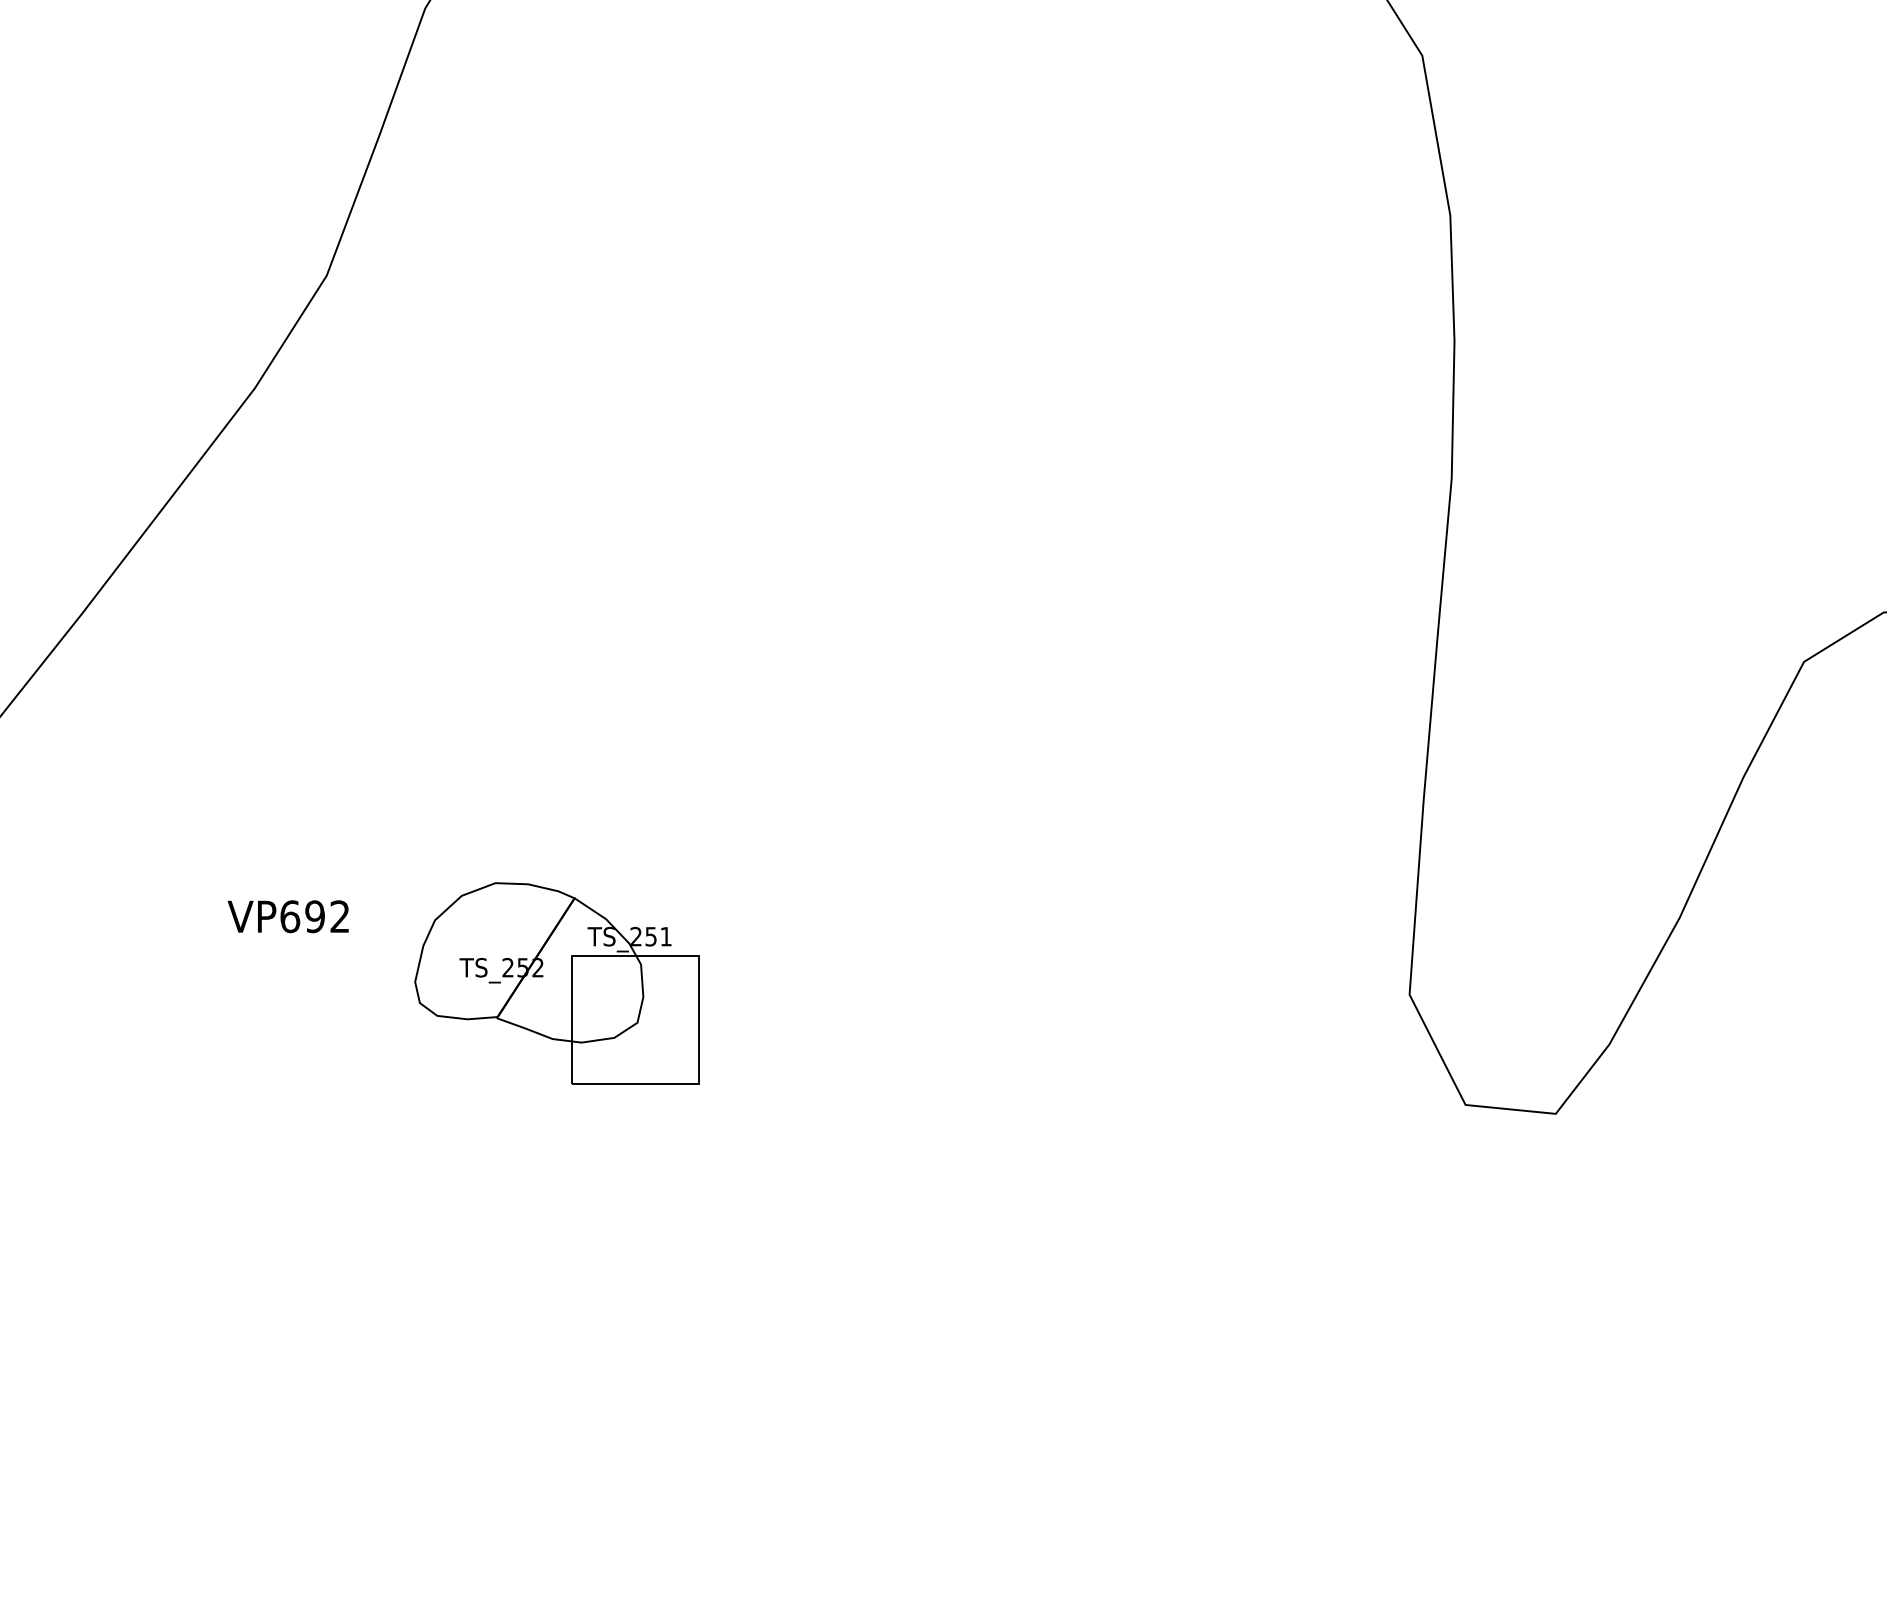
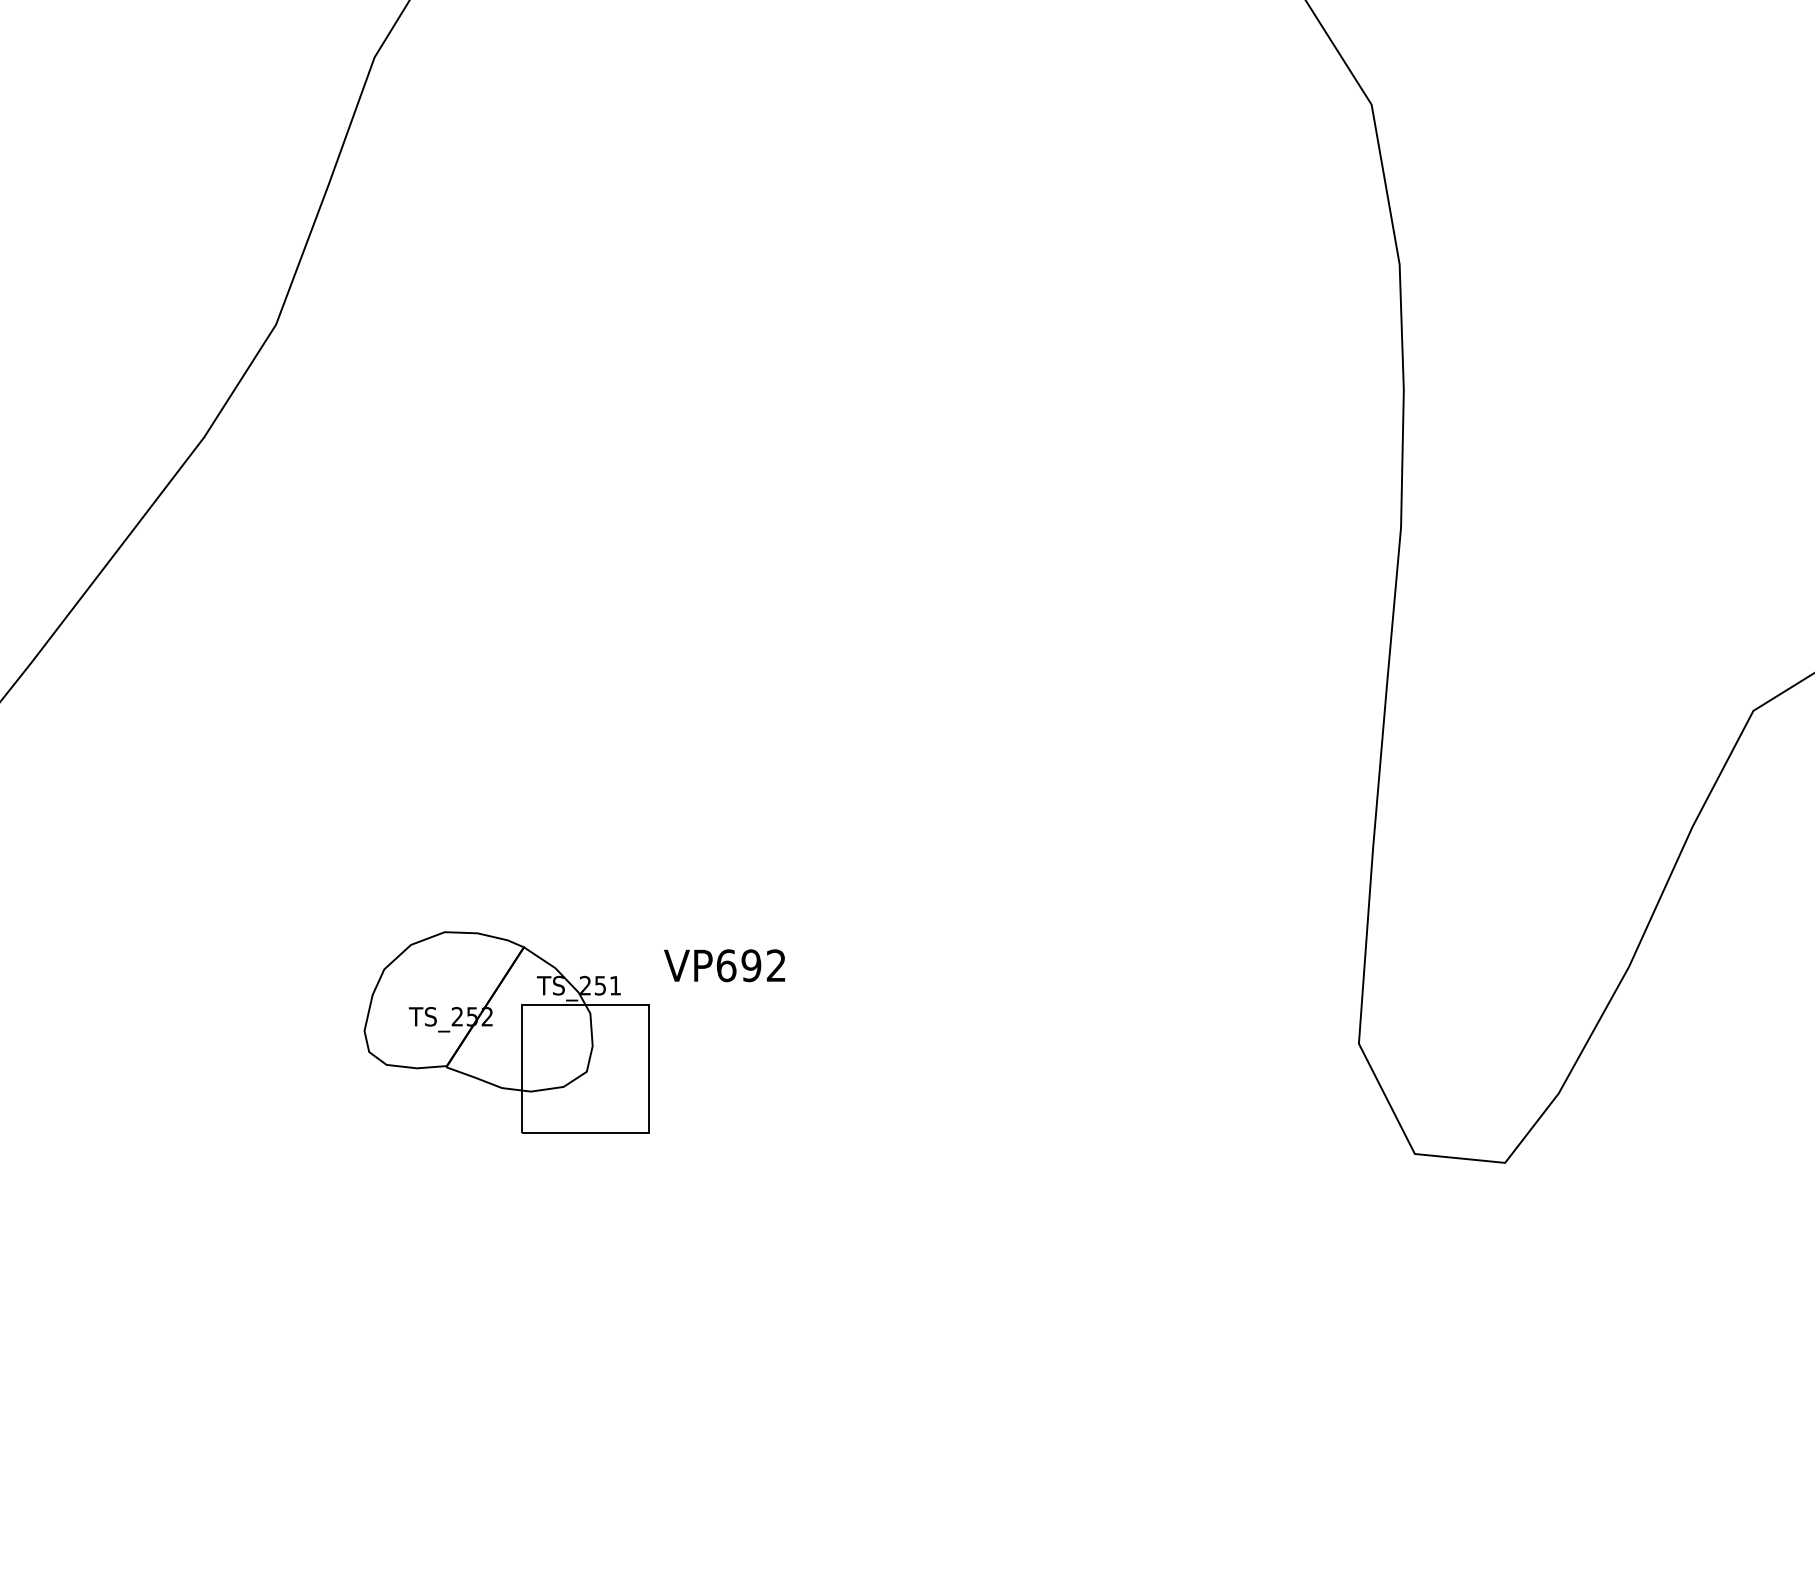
text: (287, 916) -> (723, 965), moved

